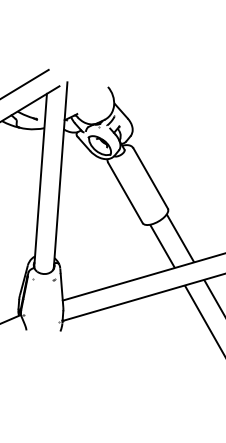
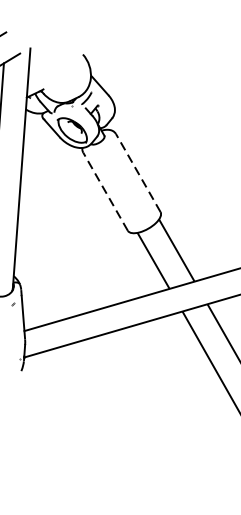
line: (150, 178) -> (138, 173), solid -> dashed
line: (125, 192) -> (105, 191), solid -> dashed

